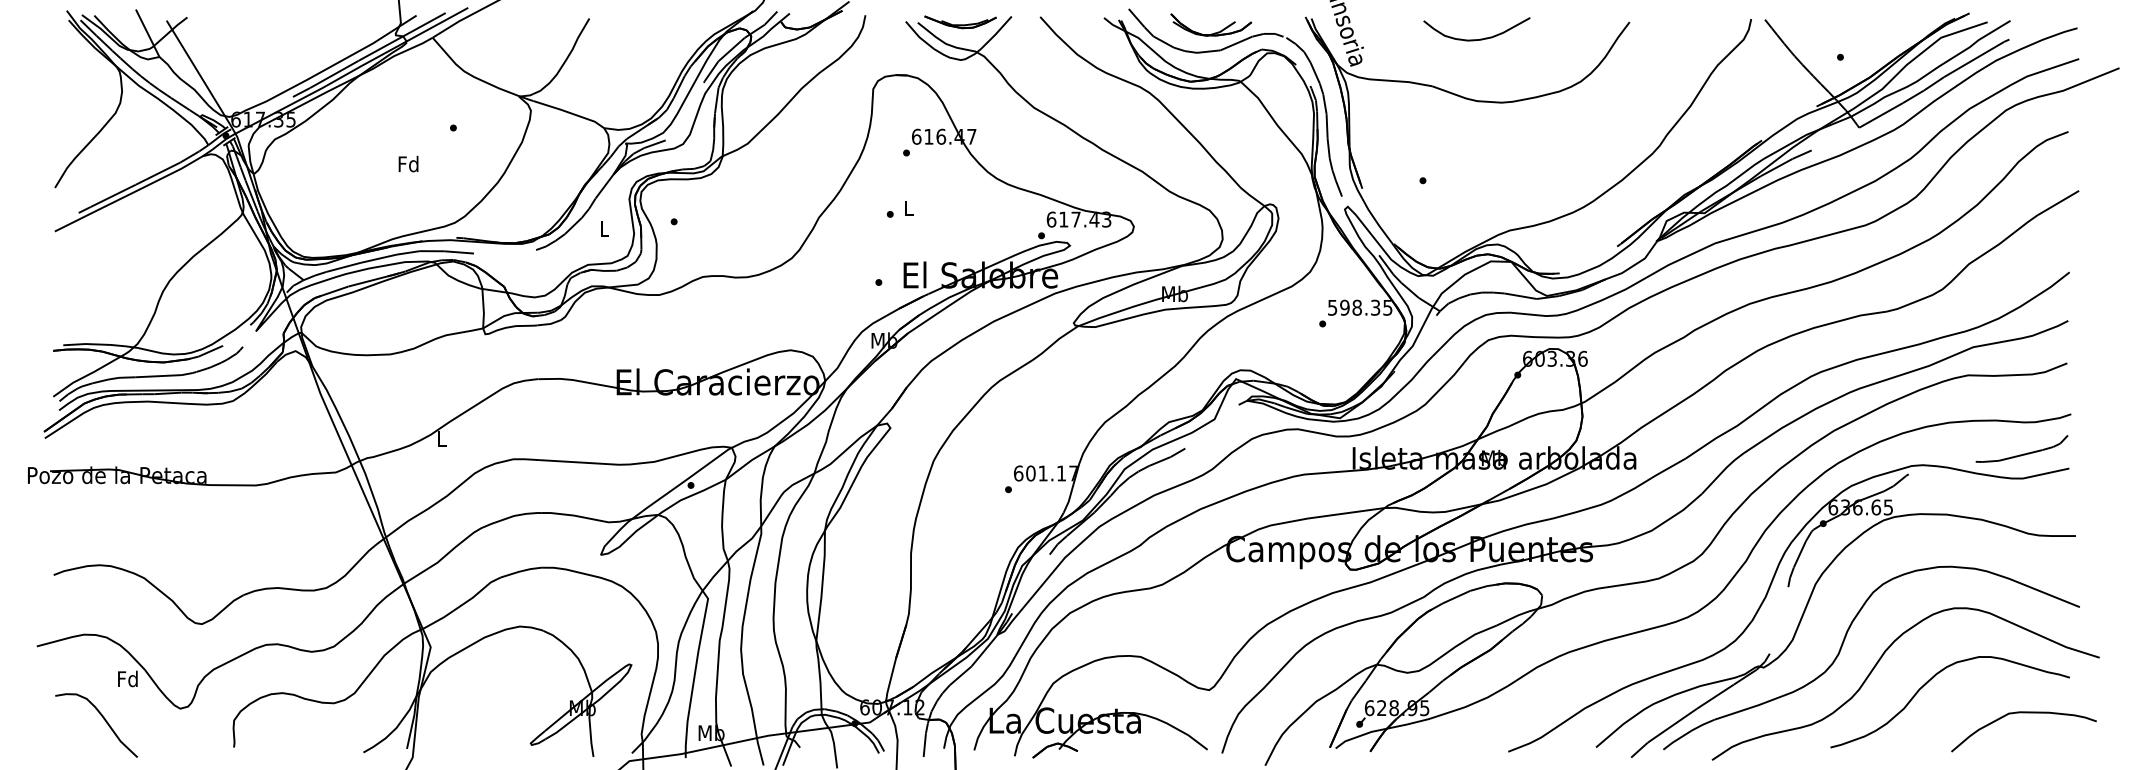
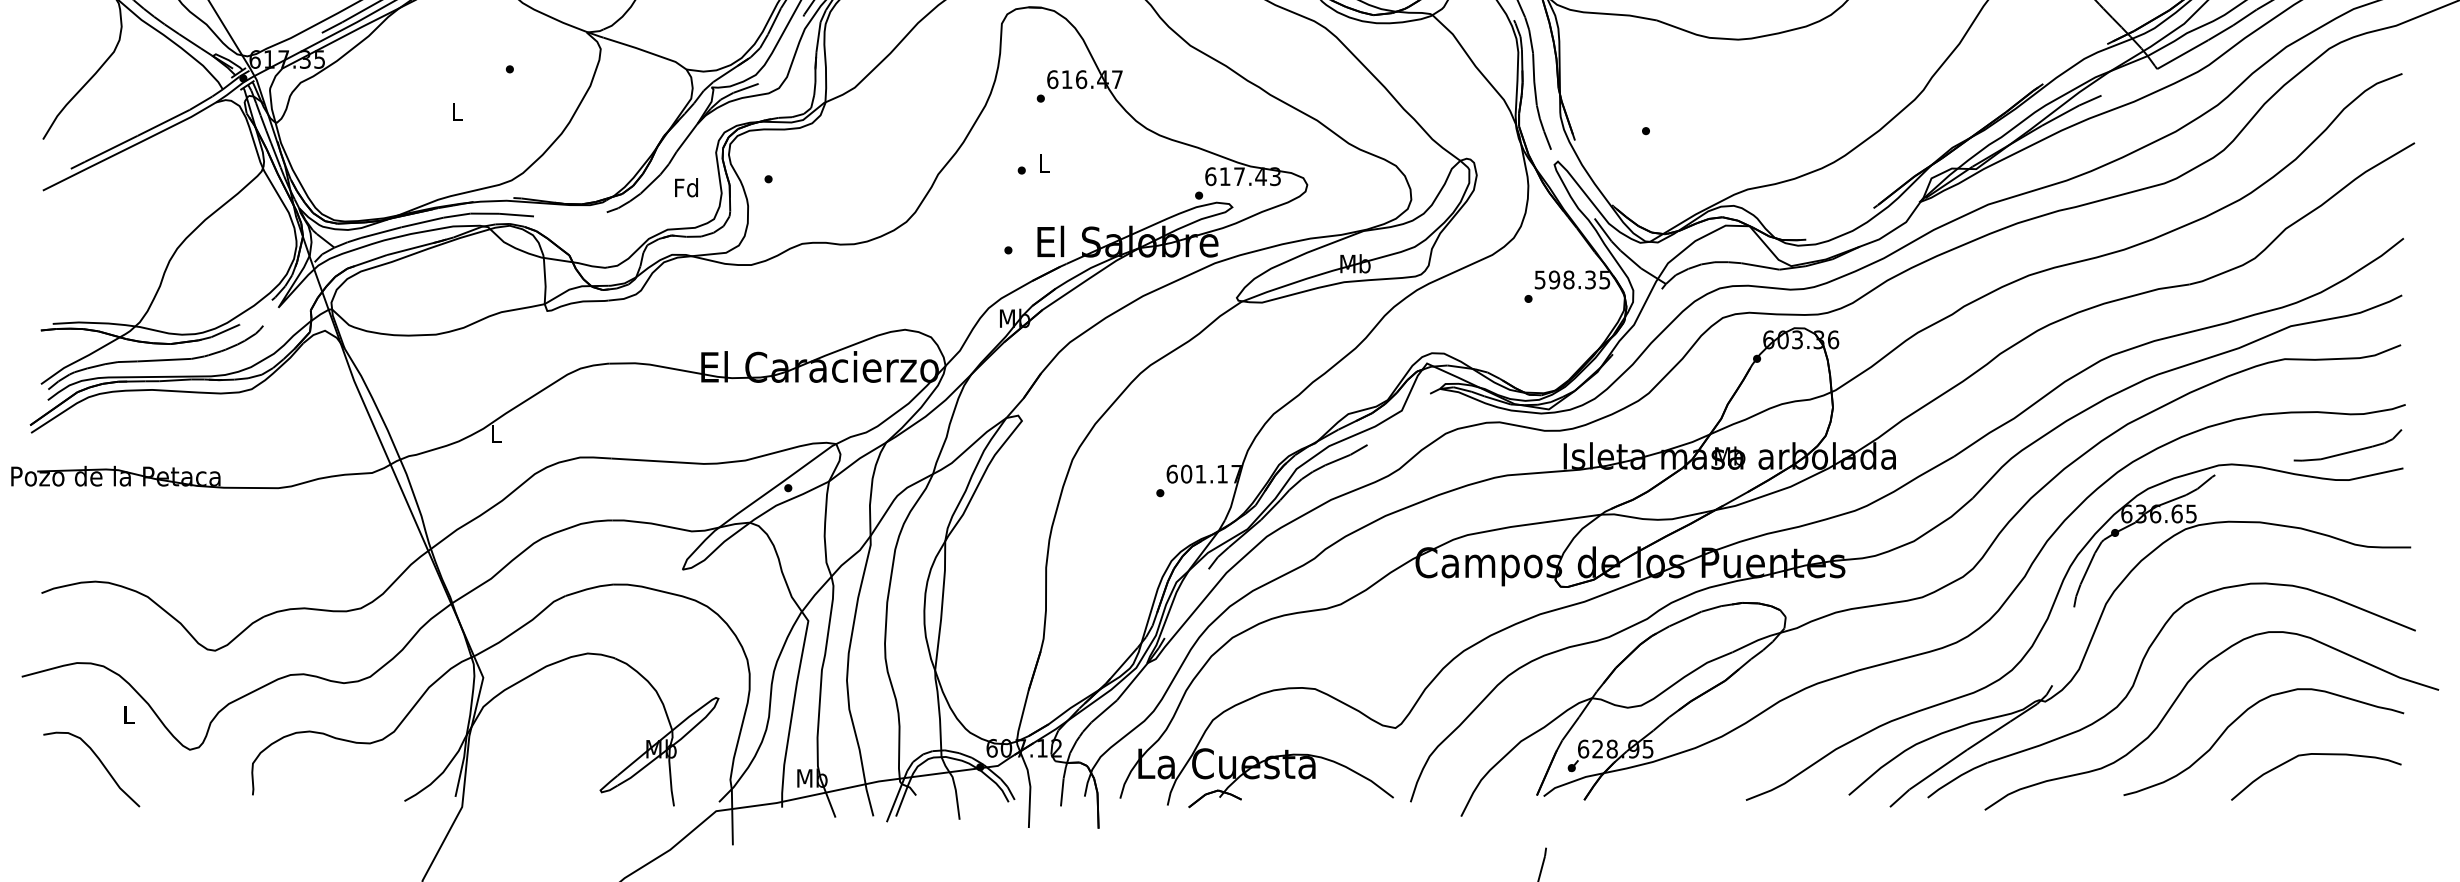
text: (408, 163) -> (457, 110), Fd -> L
text: (603, 228) -> (685, 187), L -> Fd
text: (127, 678) -> (127, 714), Fd -> L
curve: (2023, 713) -> (2315, 755), moved

